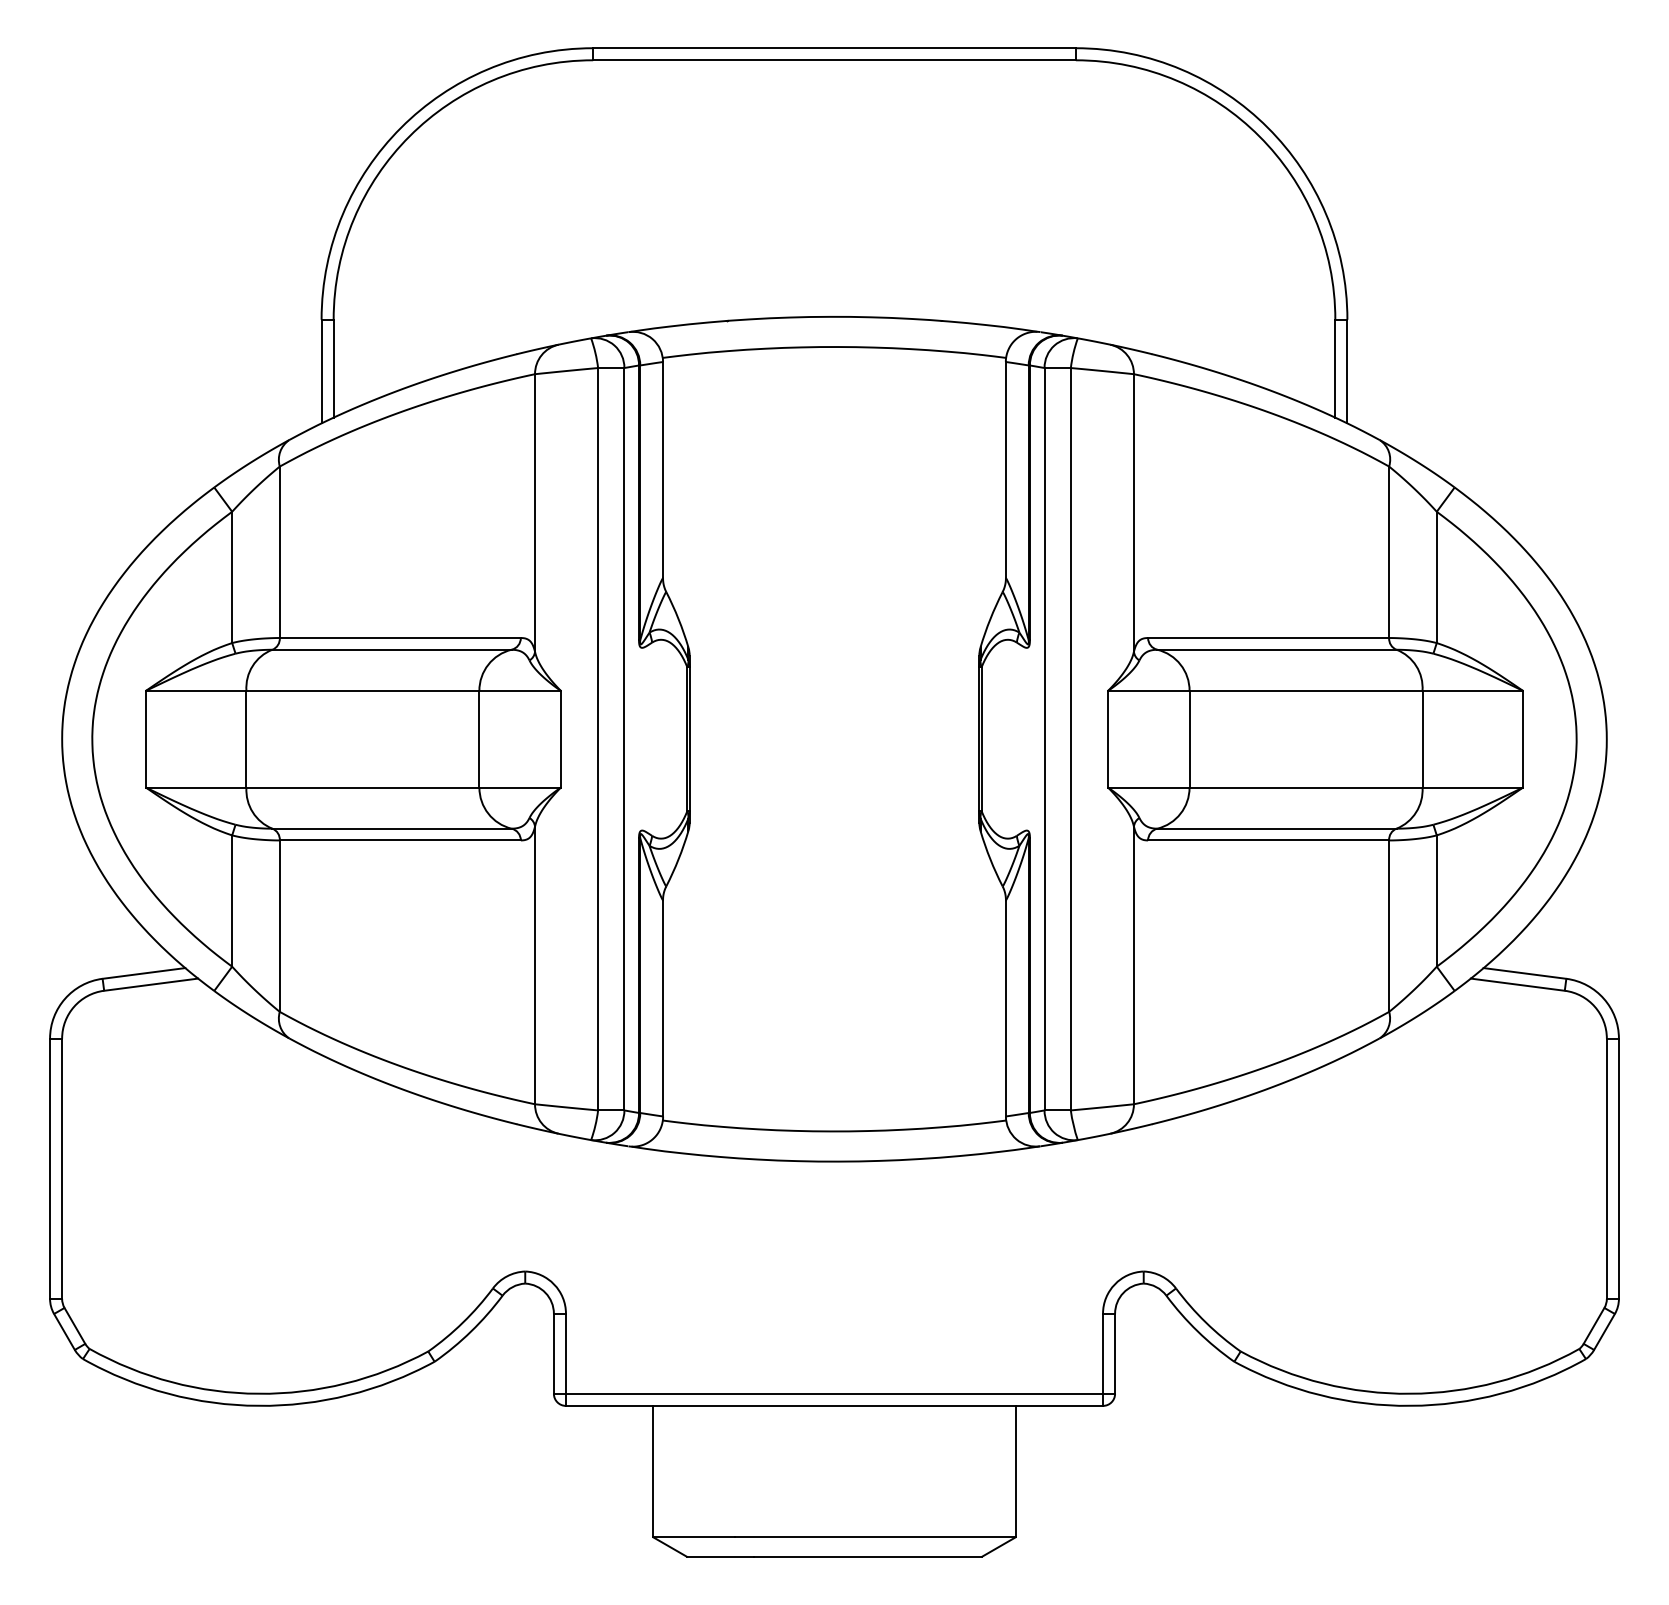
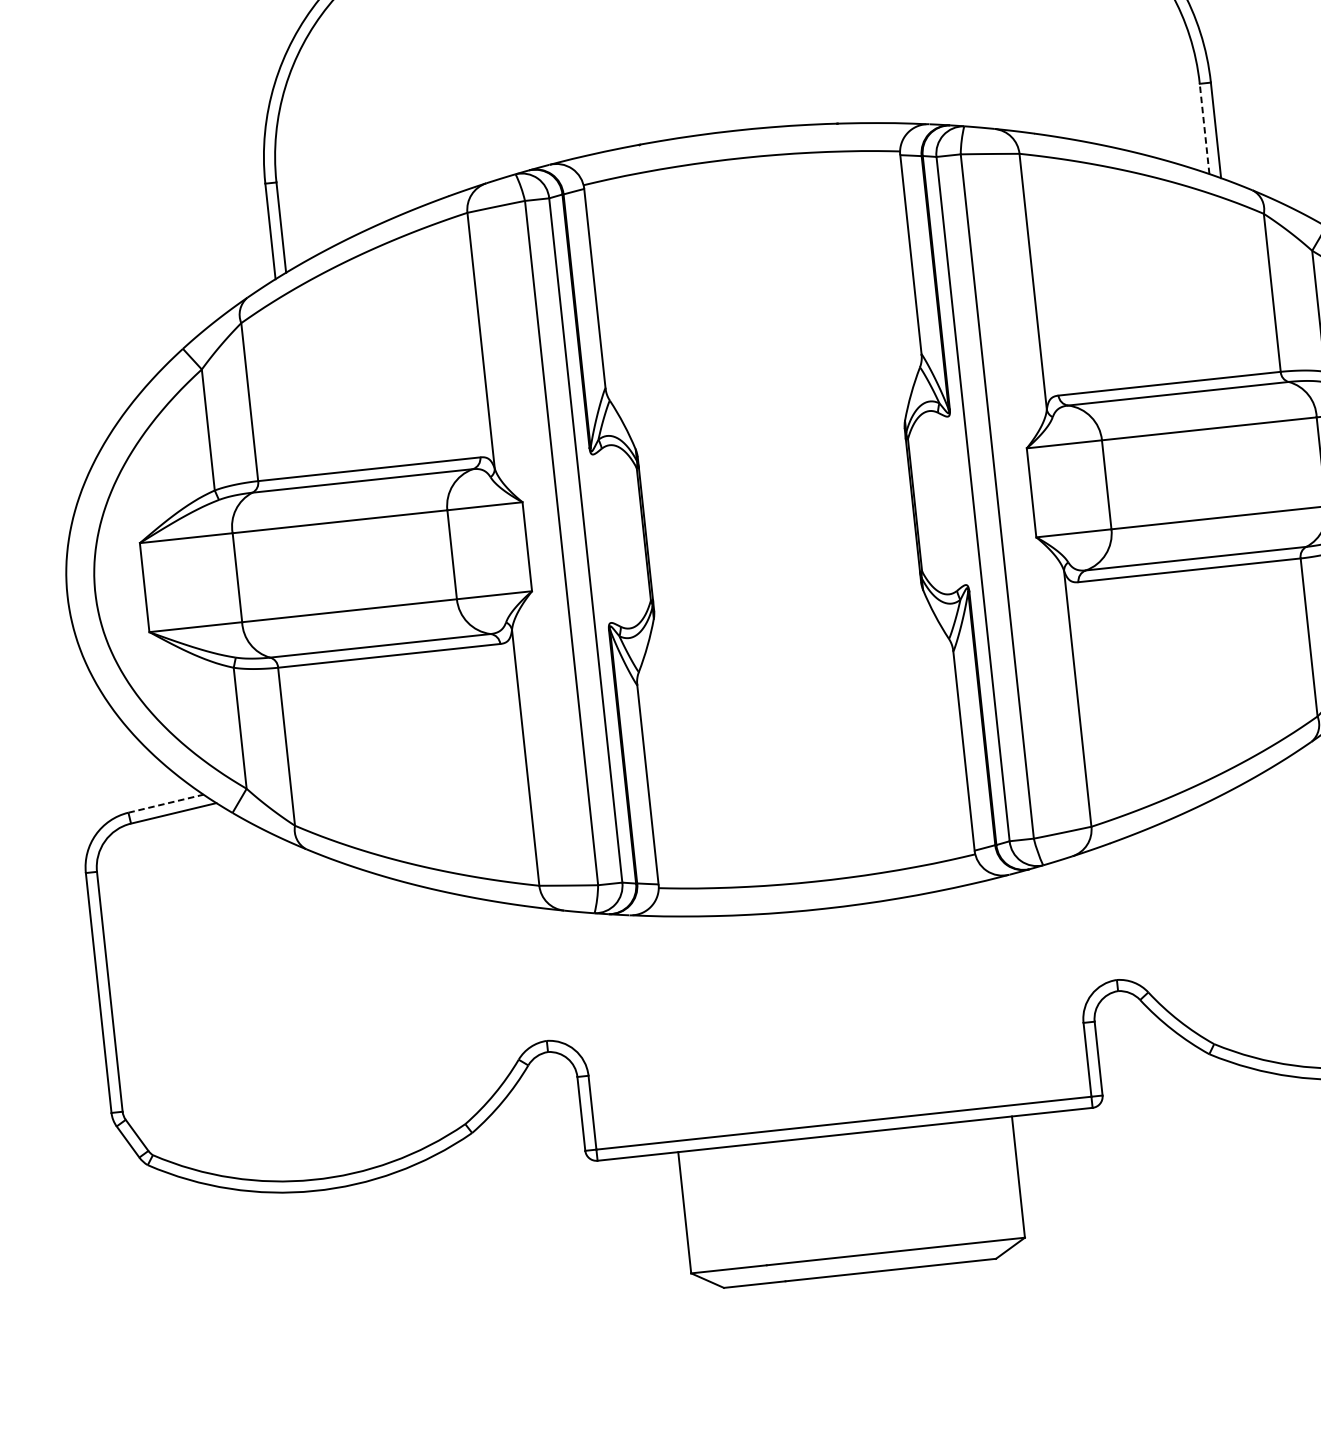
line: (1335, 368) -> (1204, 128), solid -> dashed
line: (144, 973) -> (166, 803), solid -> dashed

